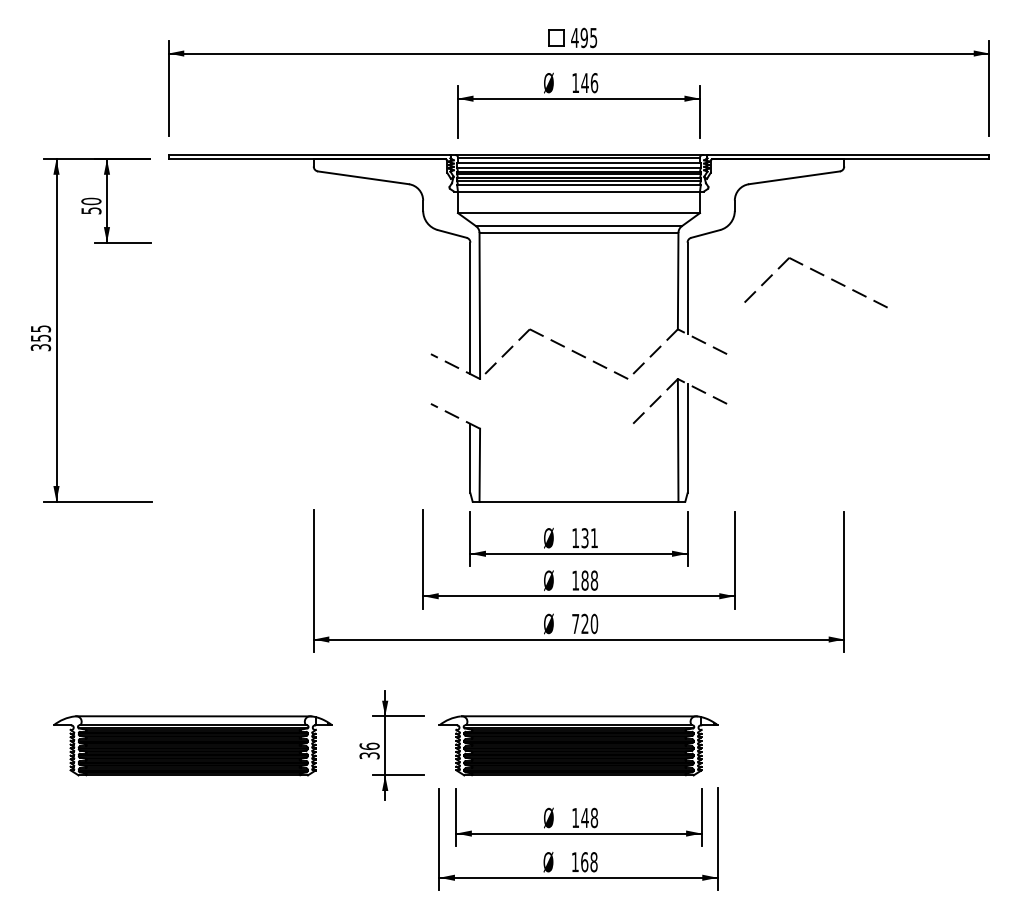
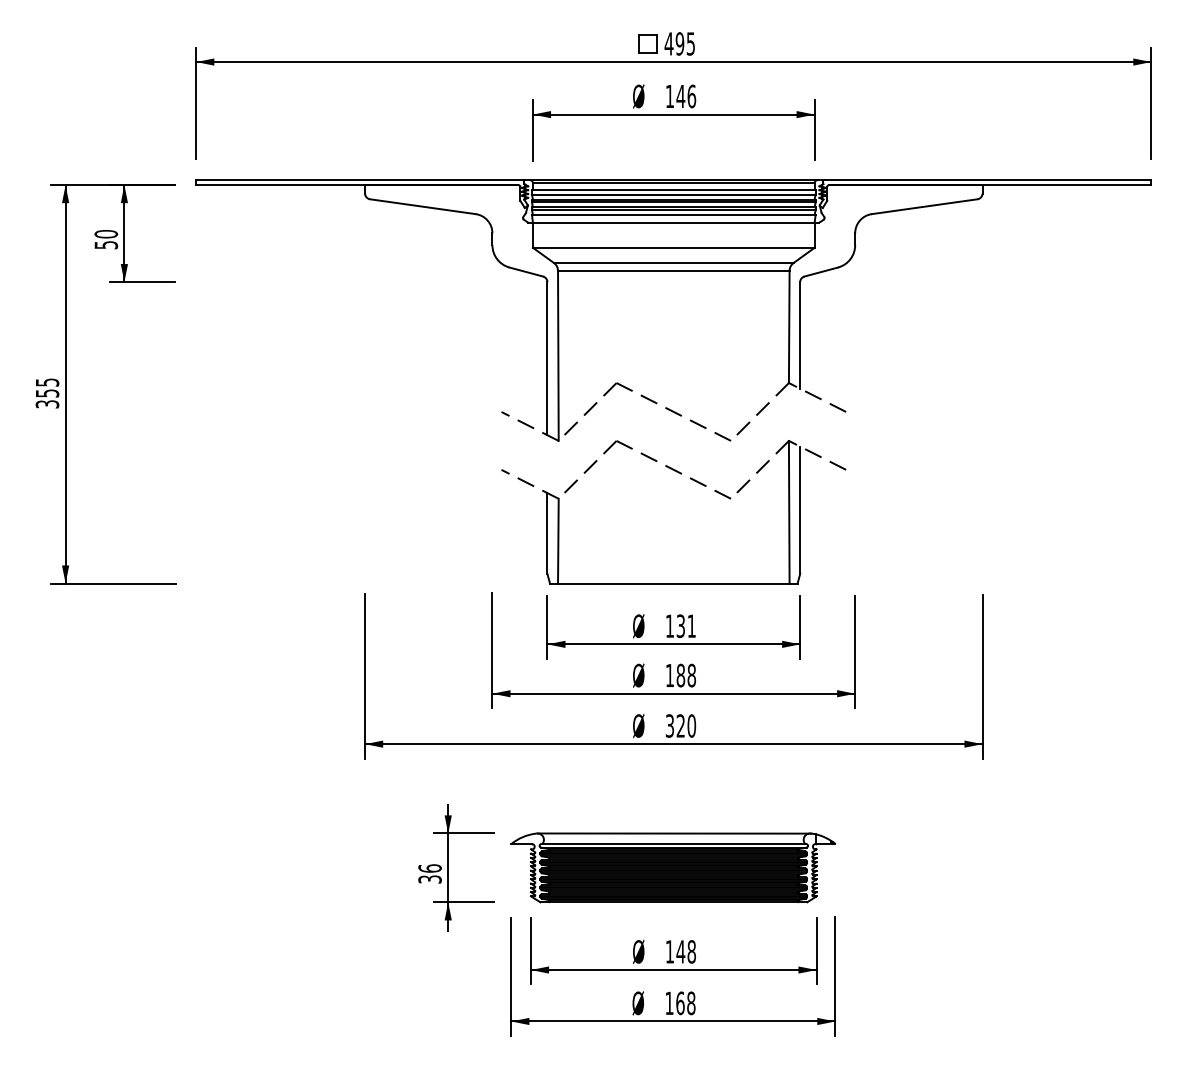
part: (820, 274) -> (652, 460), moved
text: (575, 623) -> (669, 725), 720 -> 320
part: (192, 745) -> (224, 867), removed

